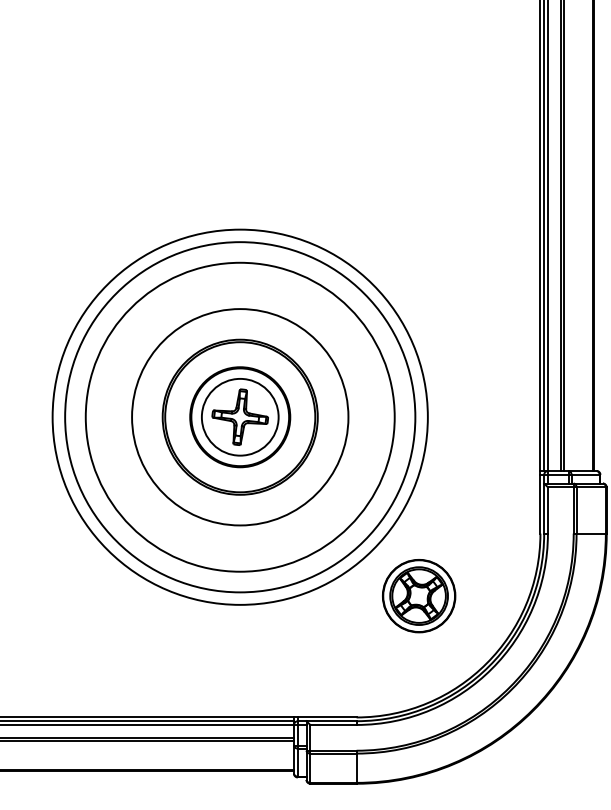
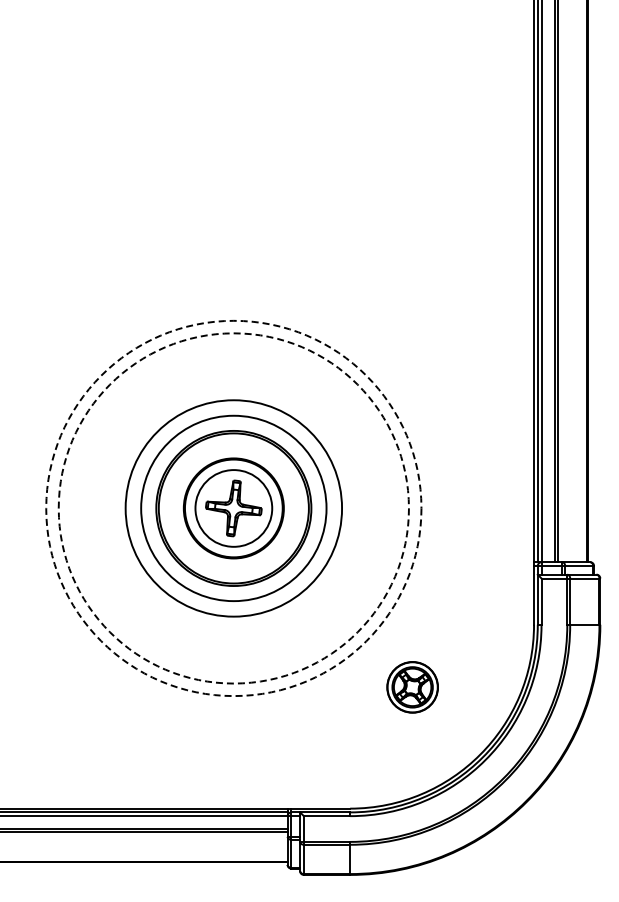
circle: (239, 416) -> (233, 507), size x0.6
circle: (239, 417) -> (233, 508), solid -> dashed
circle: (239, 417) -> (233, 508), solid -> dashed
part: (418, 596) -> (412, 687), size x0.7

